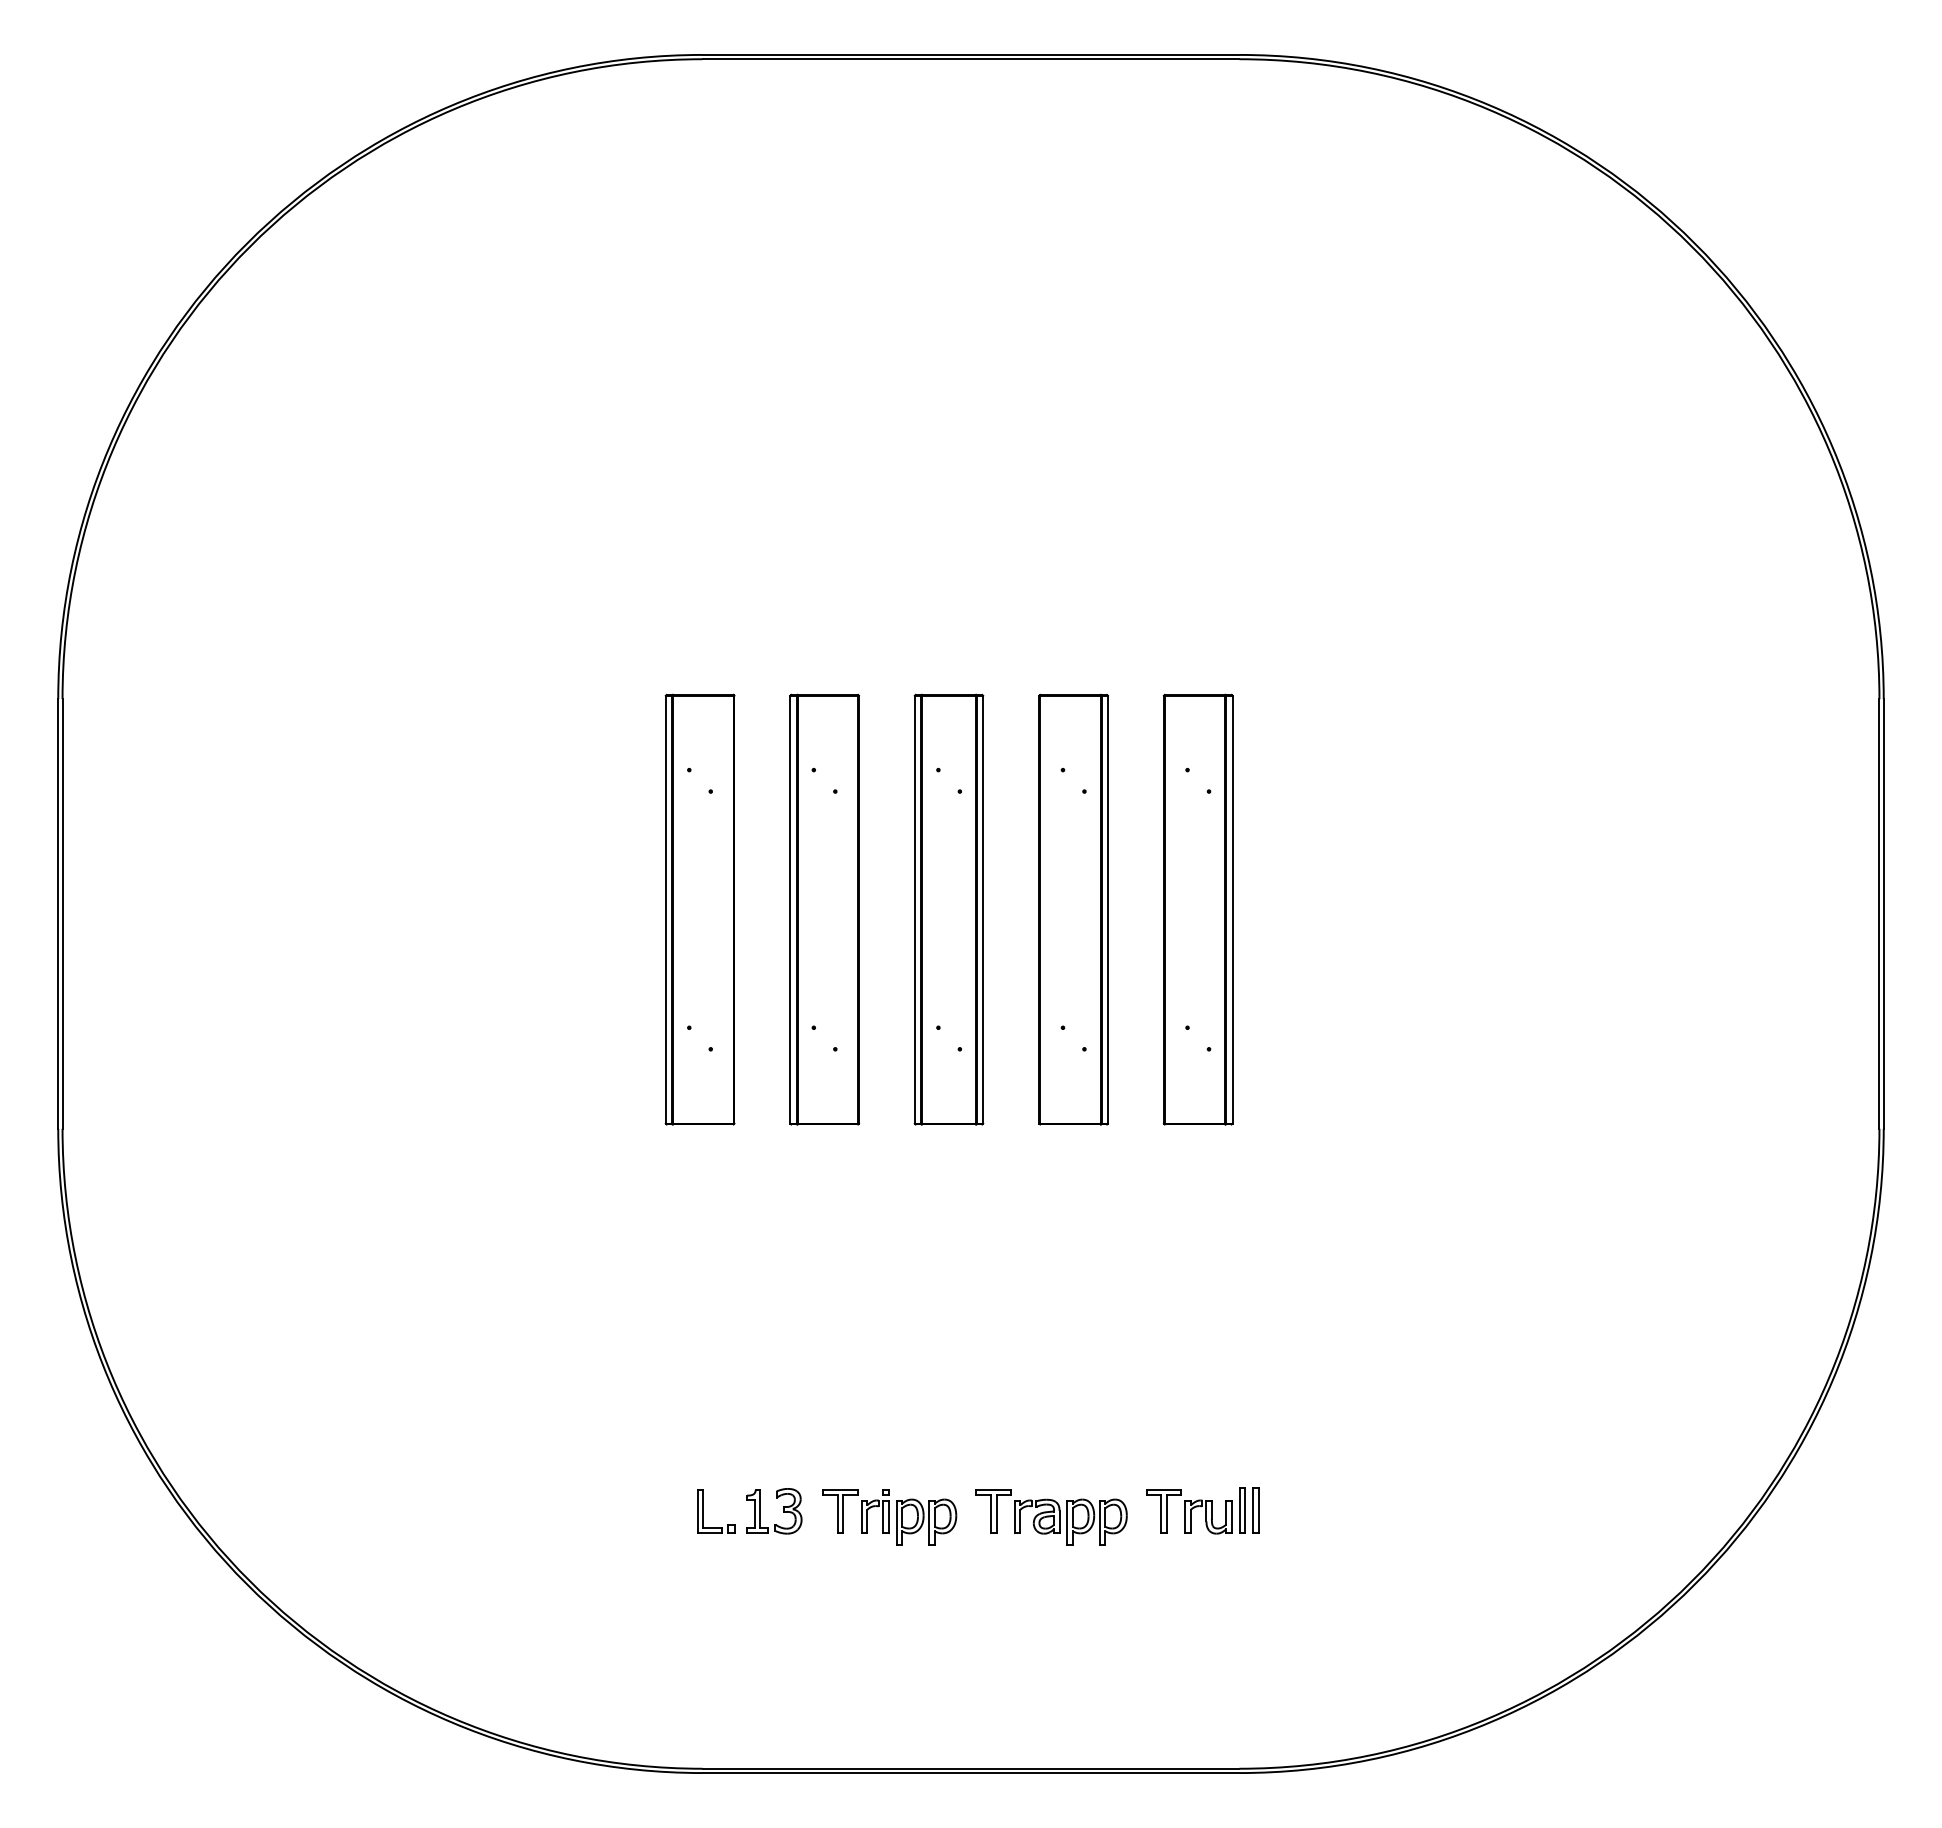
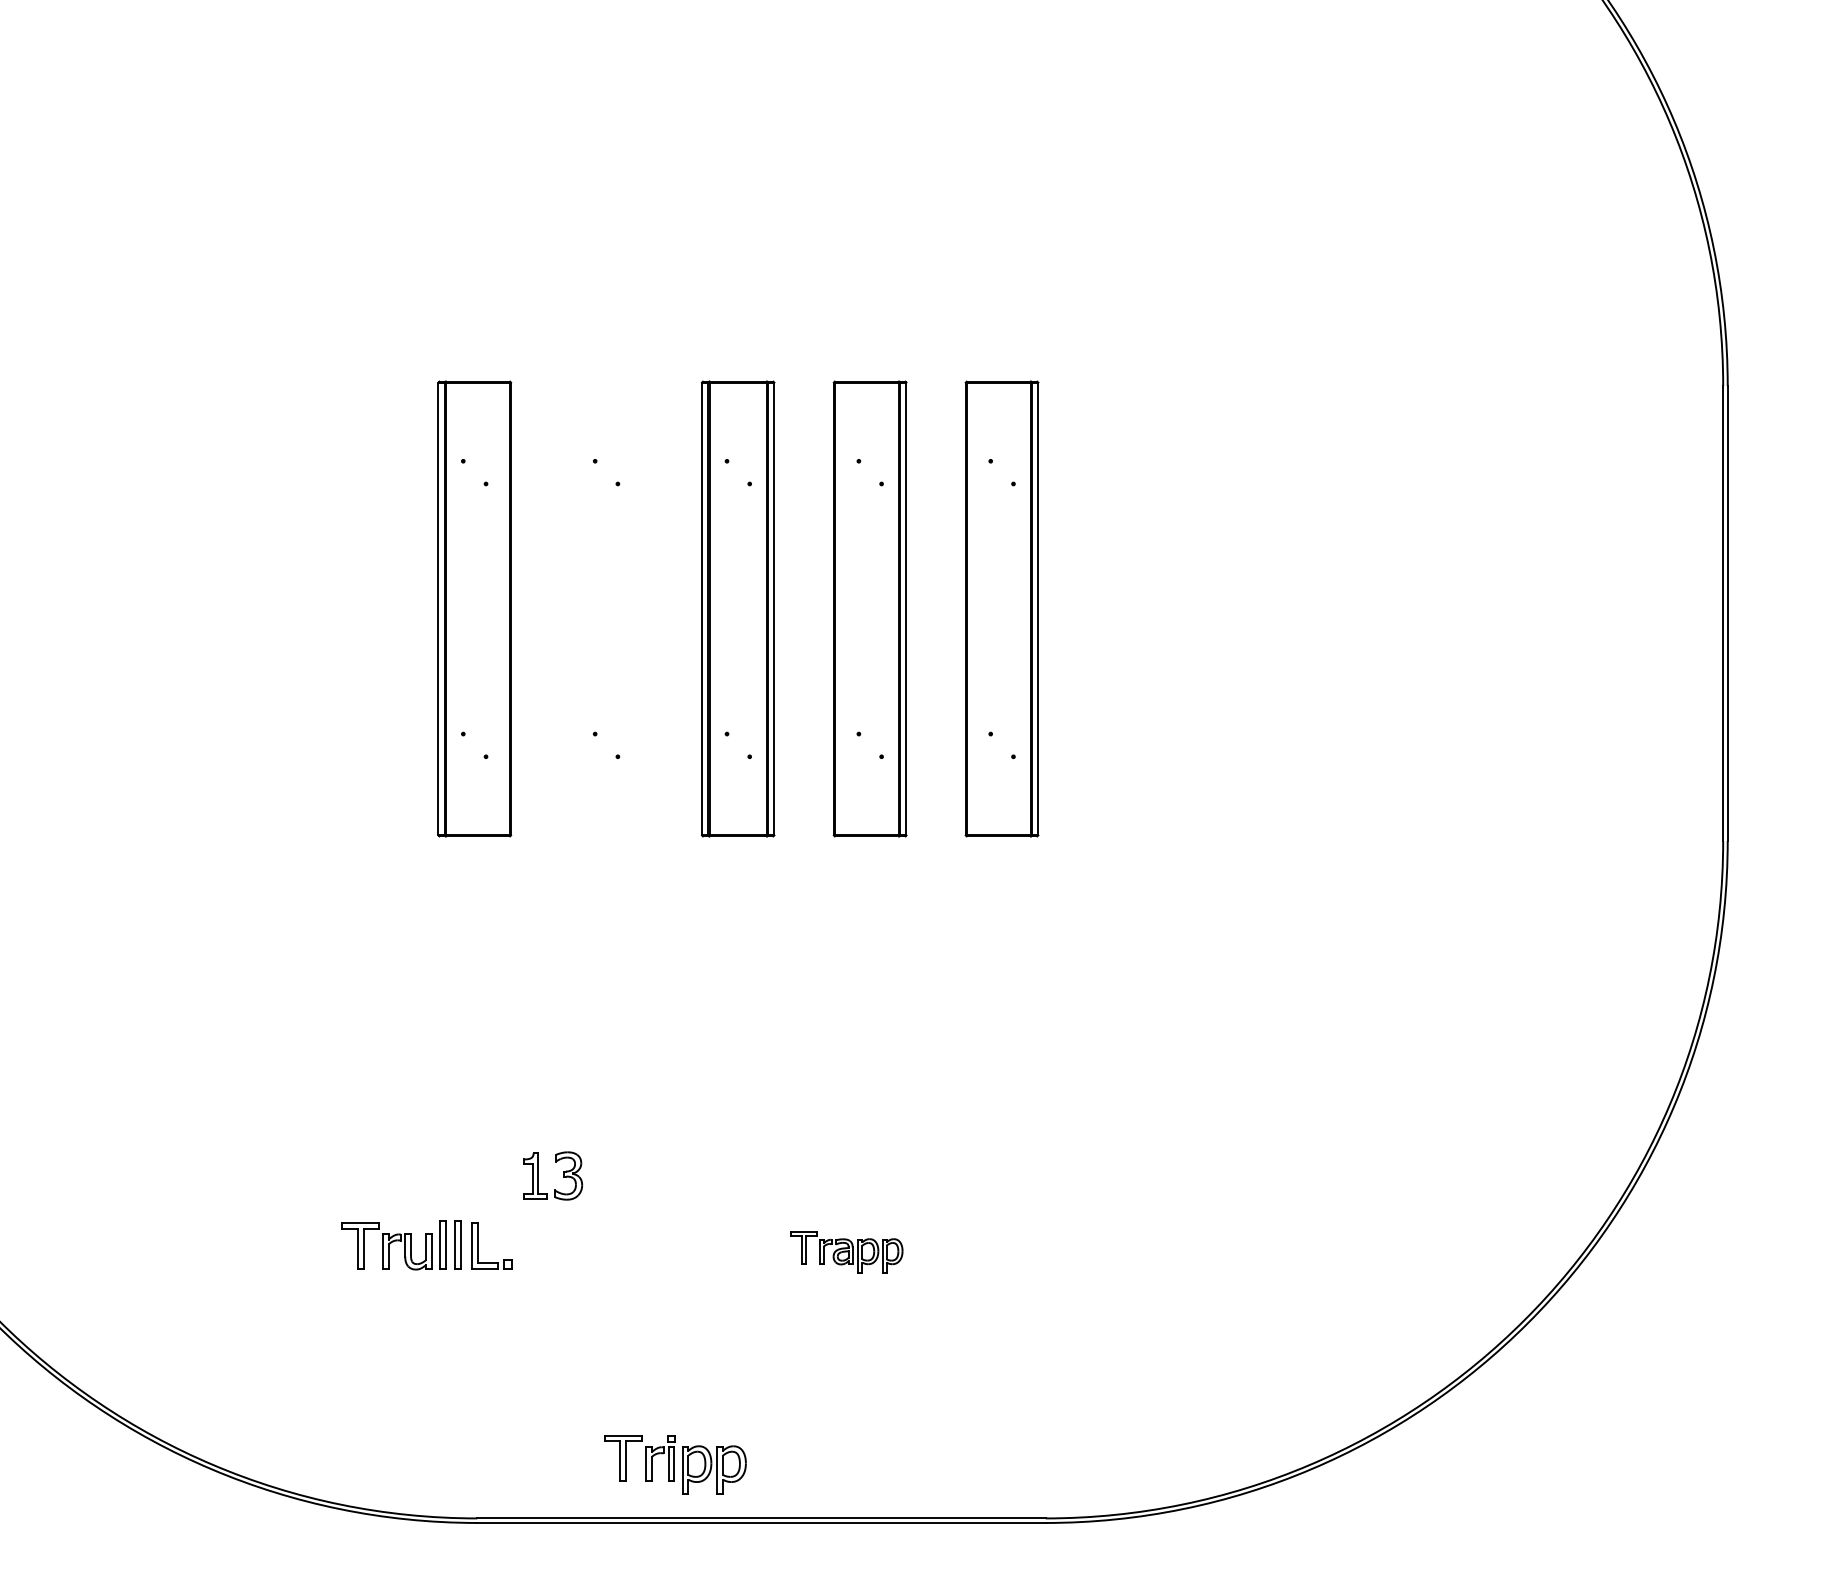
part: (824, 909) -> (606, 608), removed
part: (1202, 1510) -> (401, 1245), moved
part: (783, 1511) -> (563, 1176), moved
part: (889, 1517) -> (675, 1465), moved
part: (1051, 1517) -> (846, 1252), size x0.7

